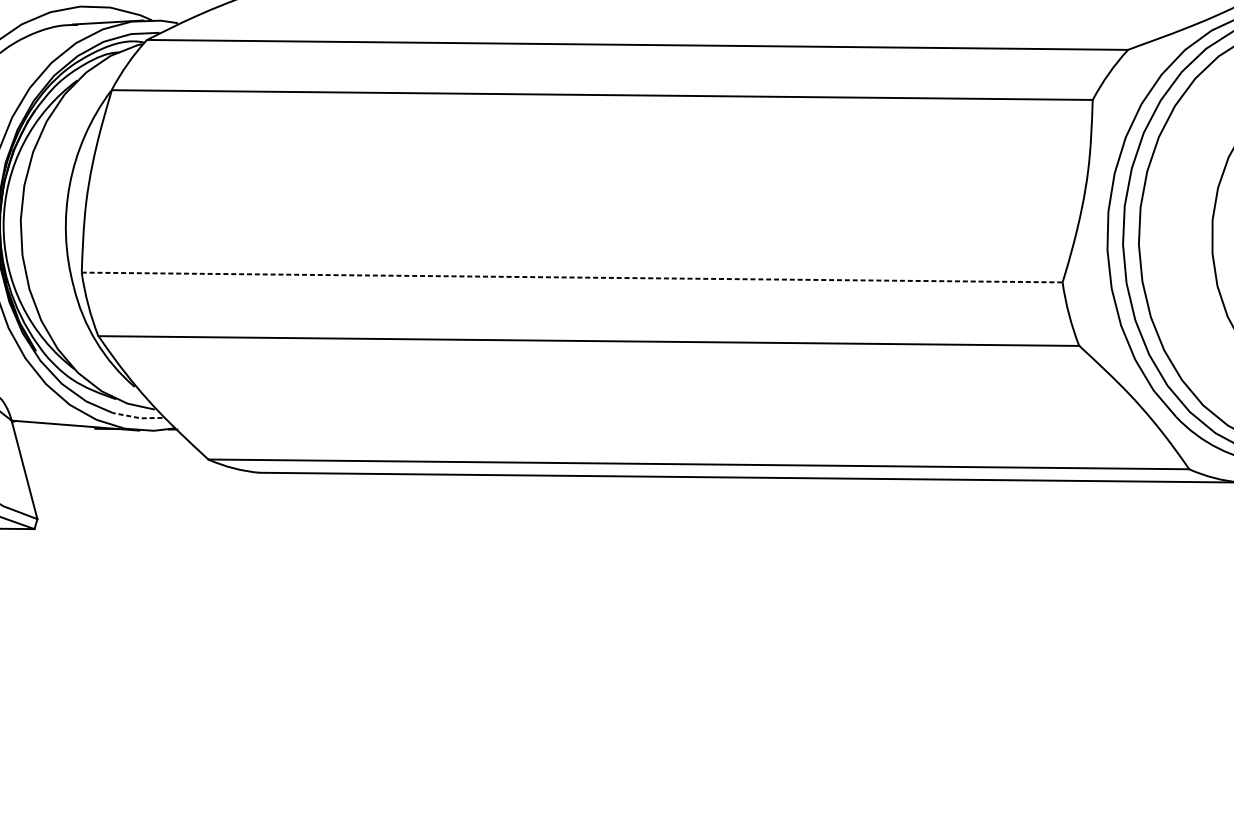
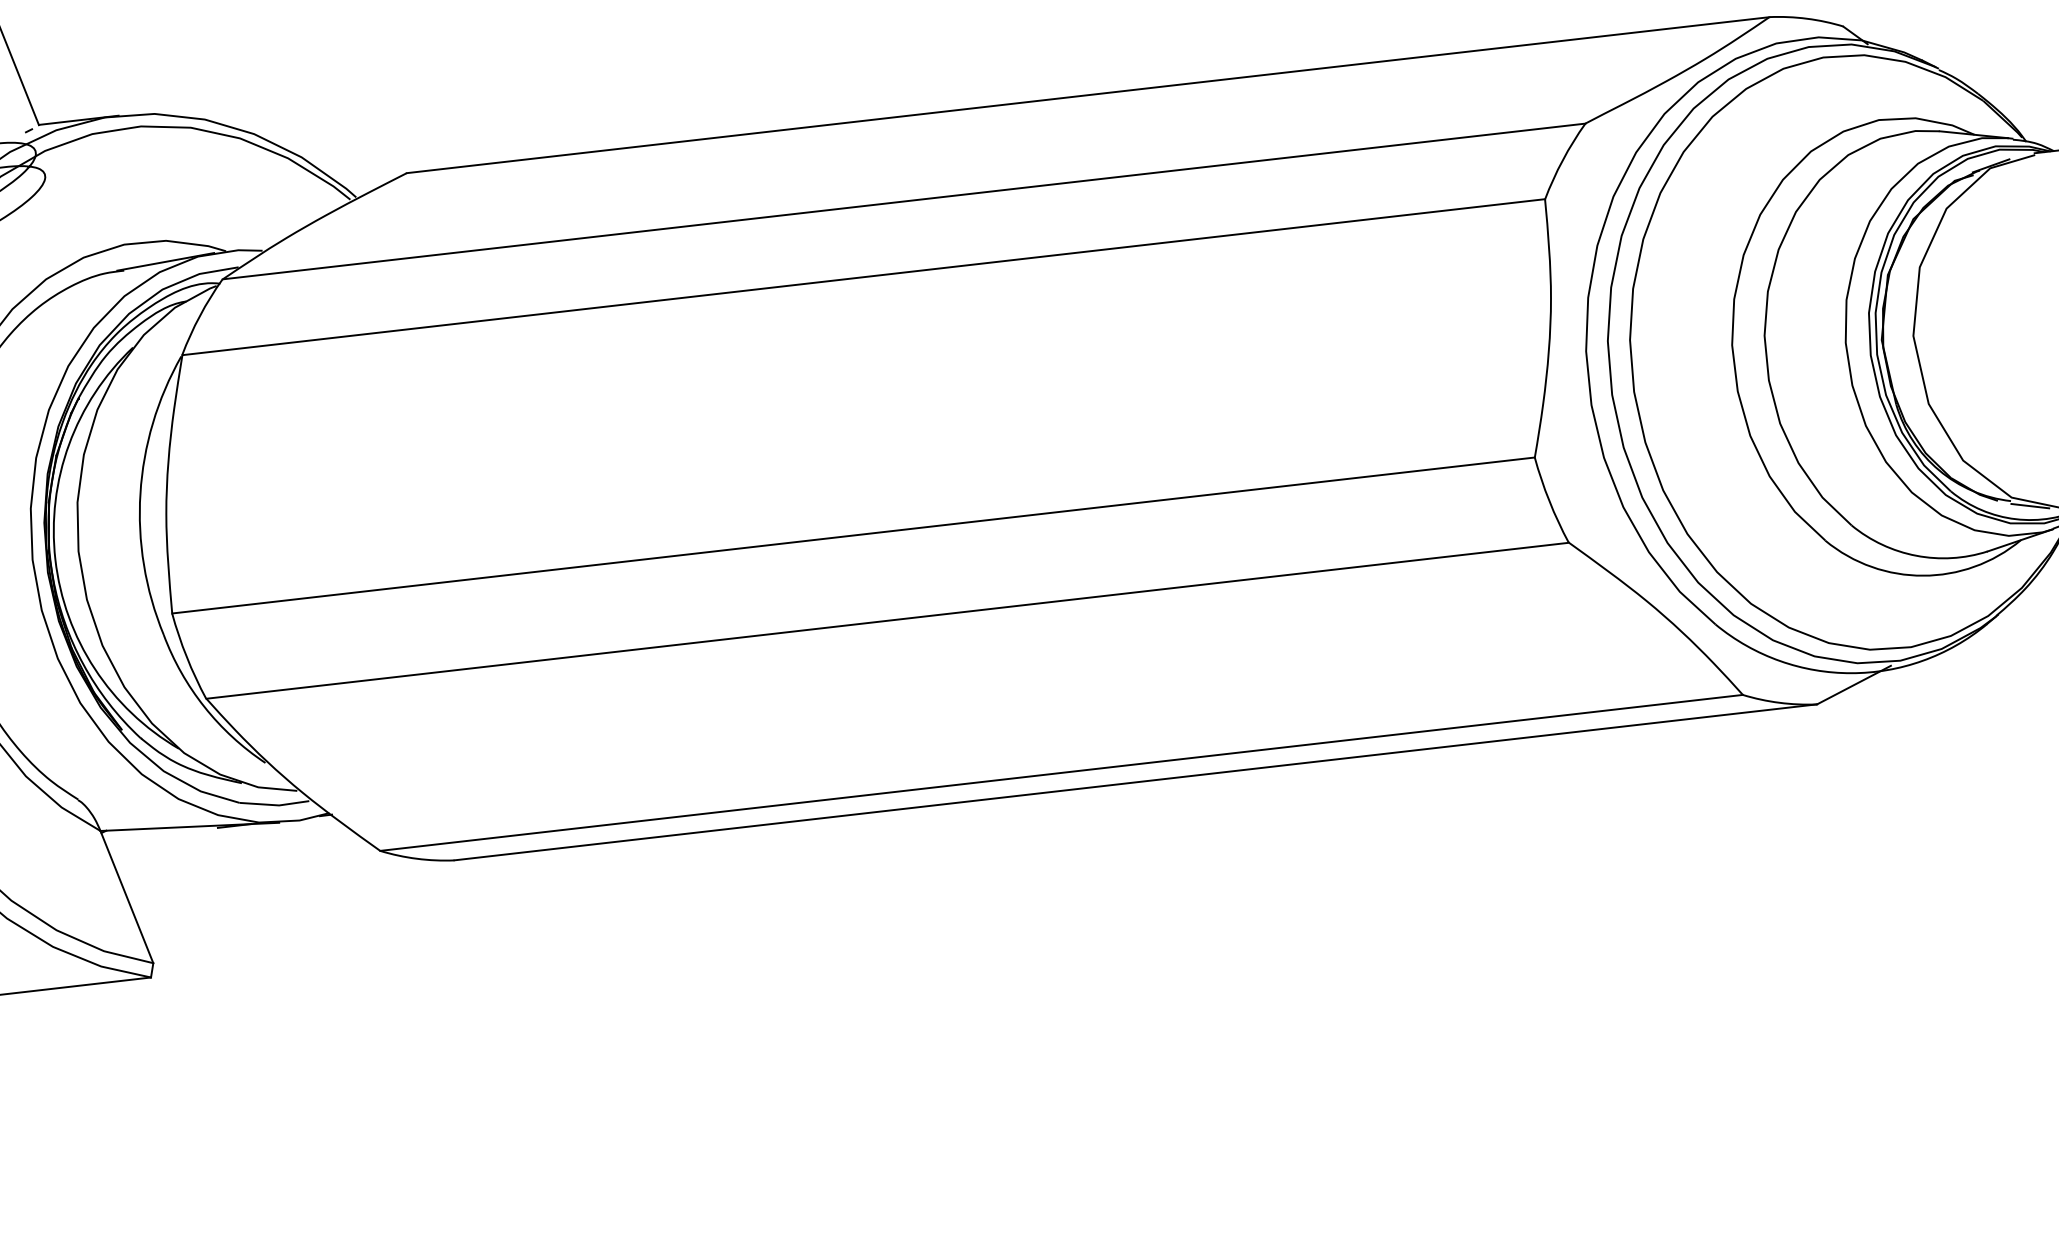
line: (572, 277) -> (853, 535), dashed -> solid
line: (138, 418) -> (275, 805), dashed -> solid

